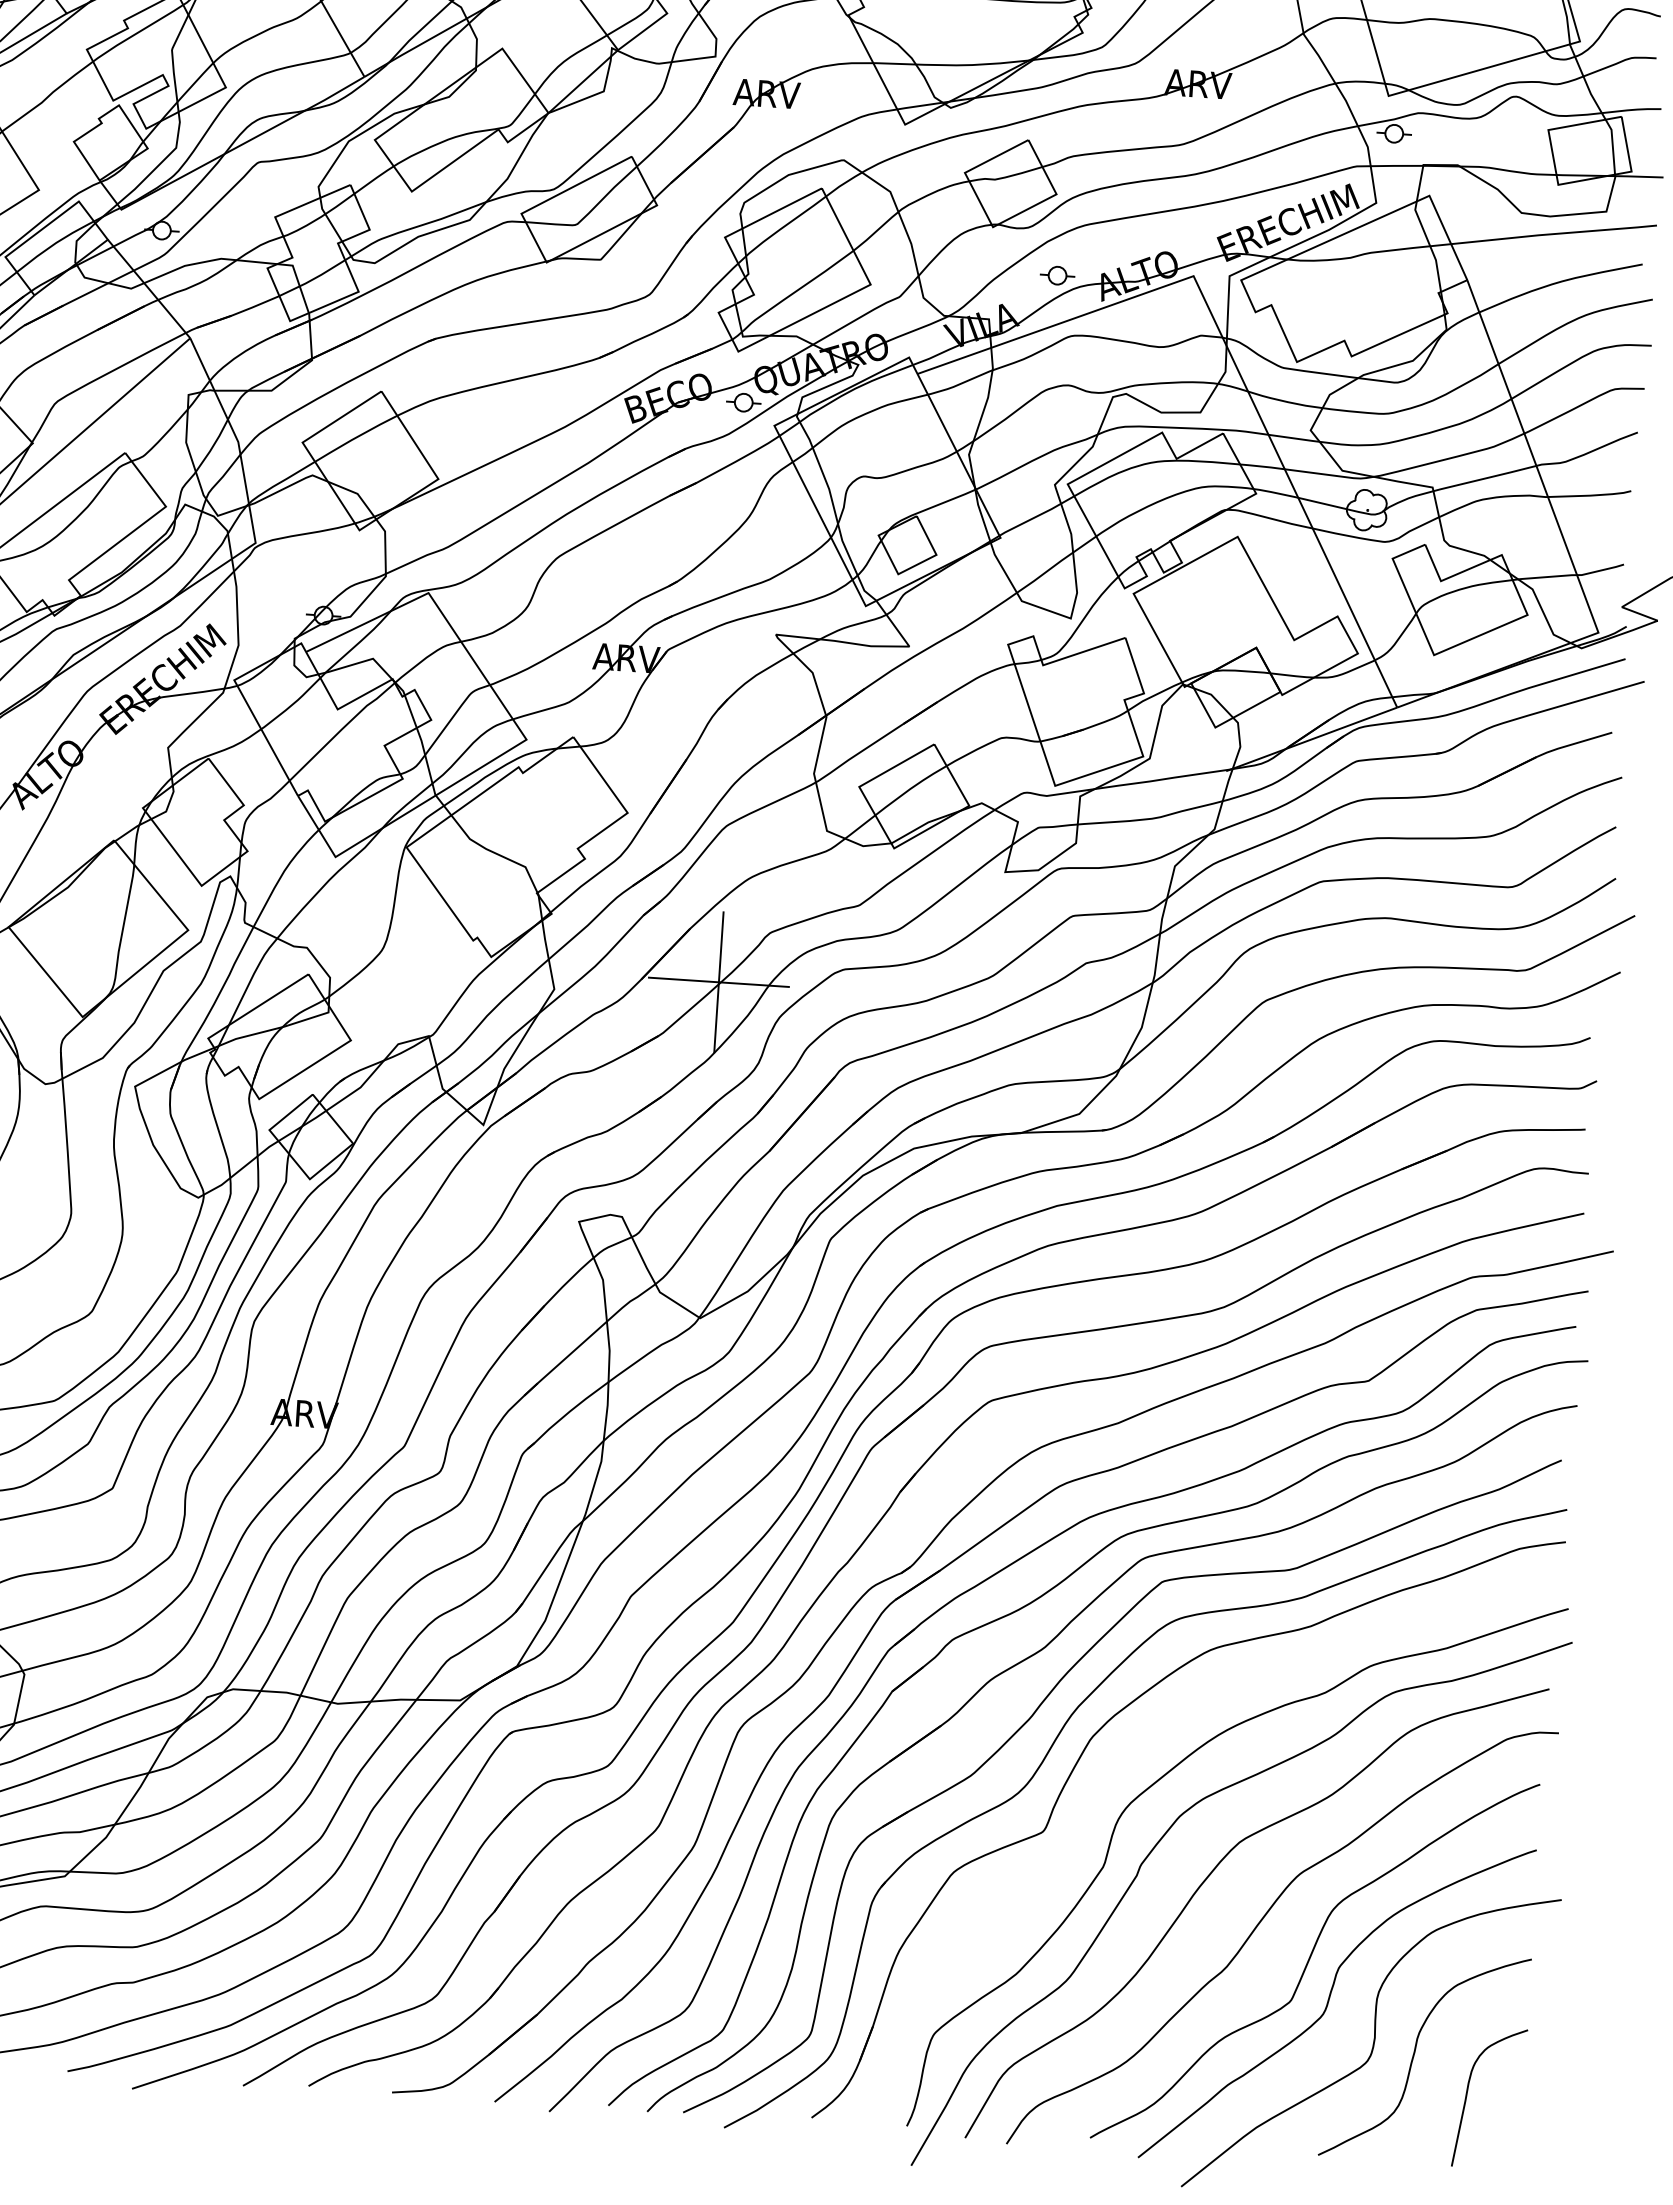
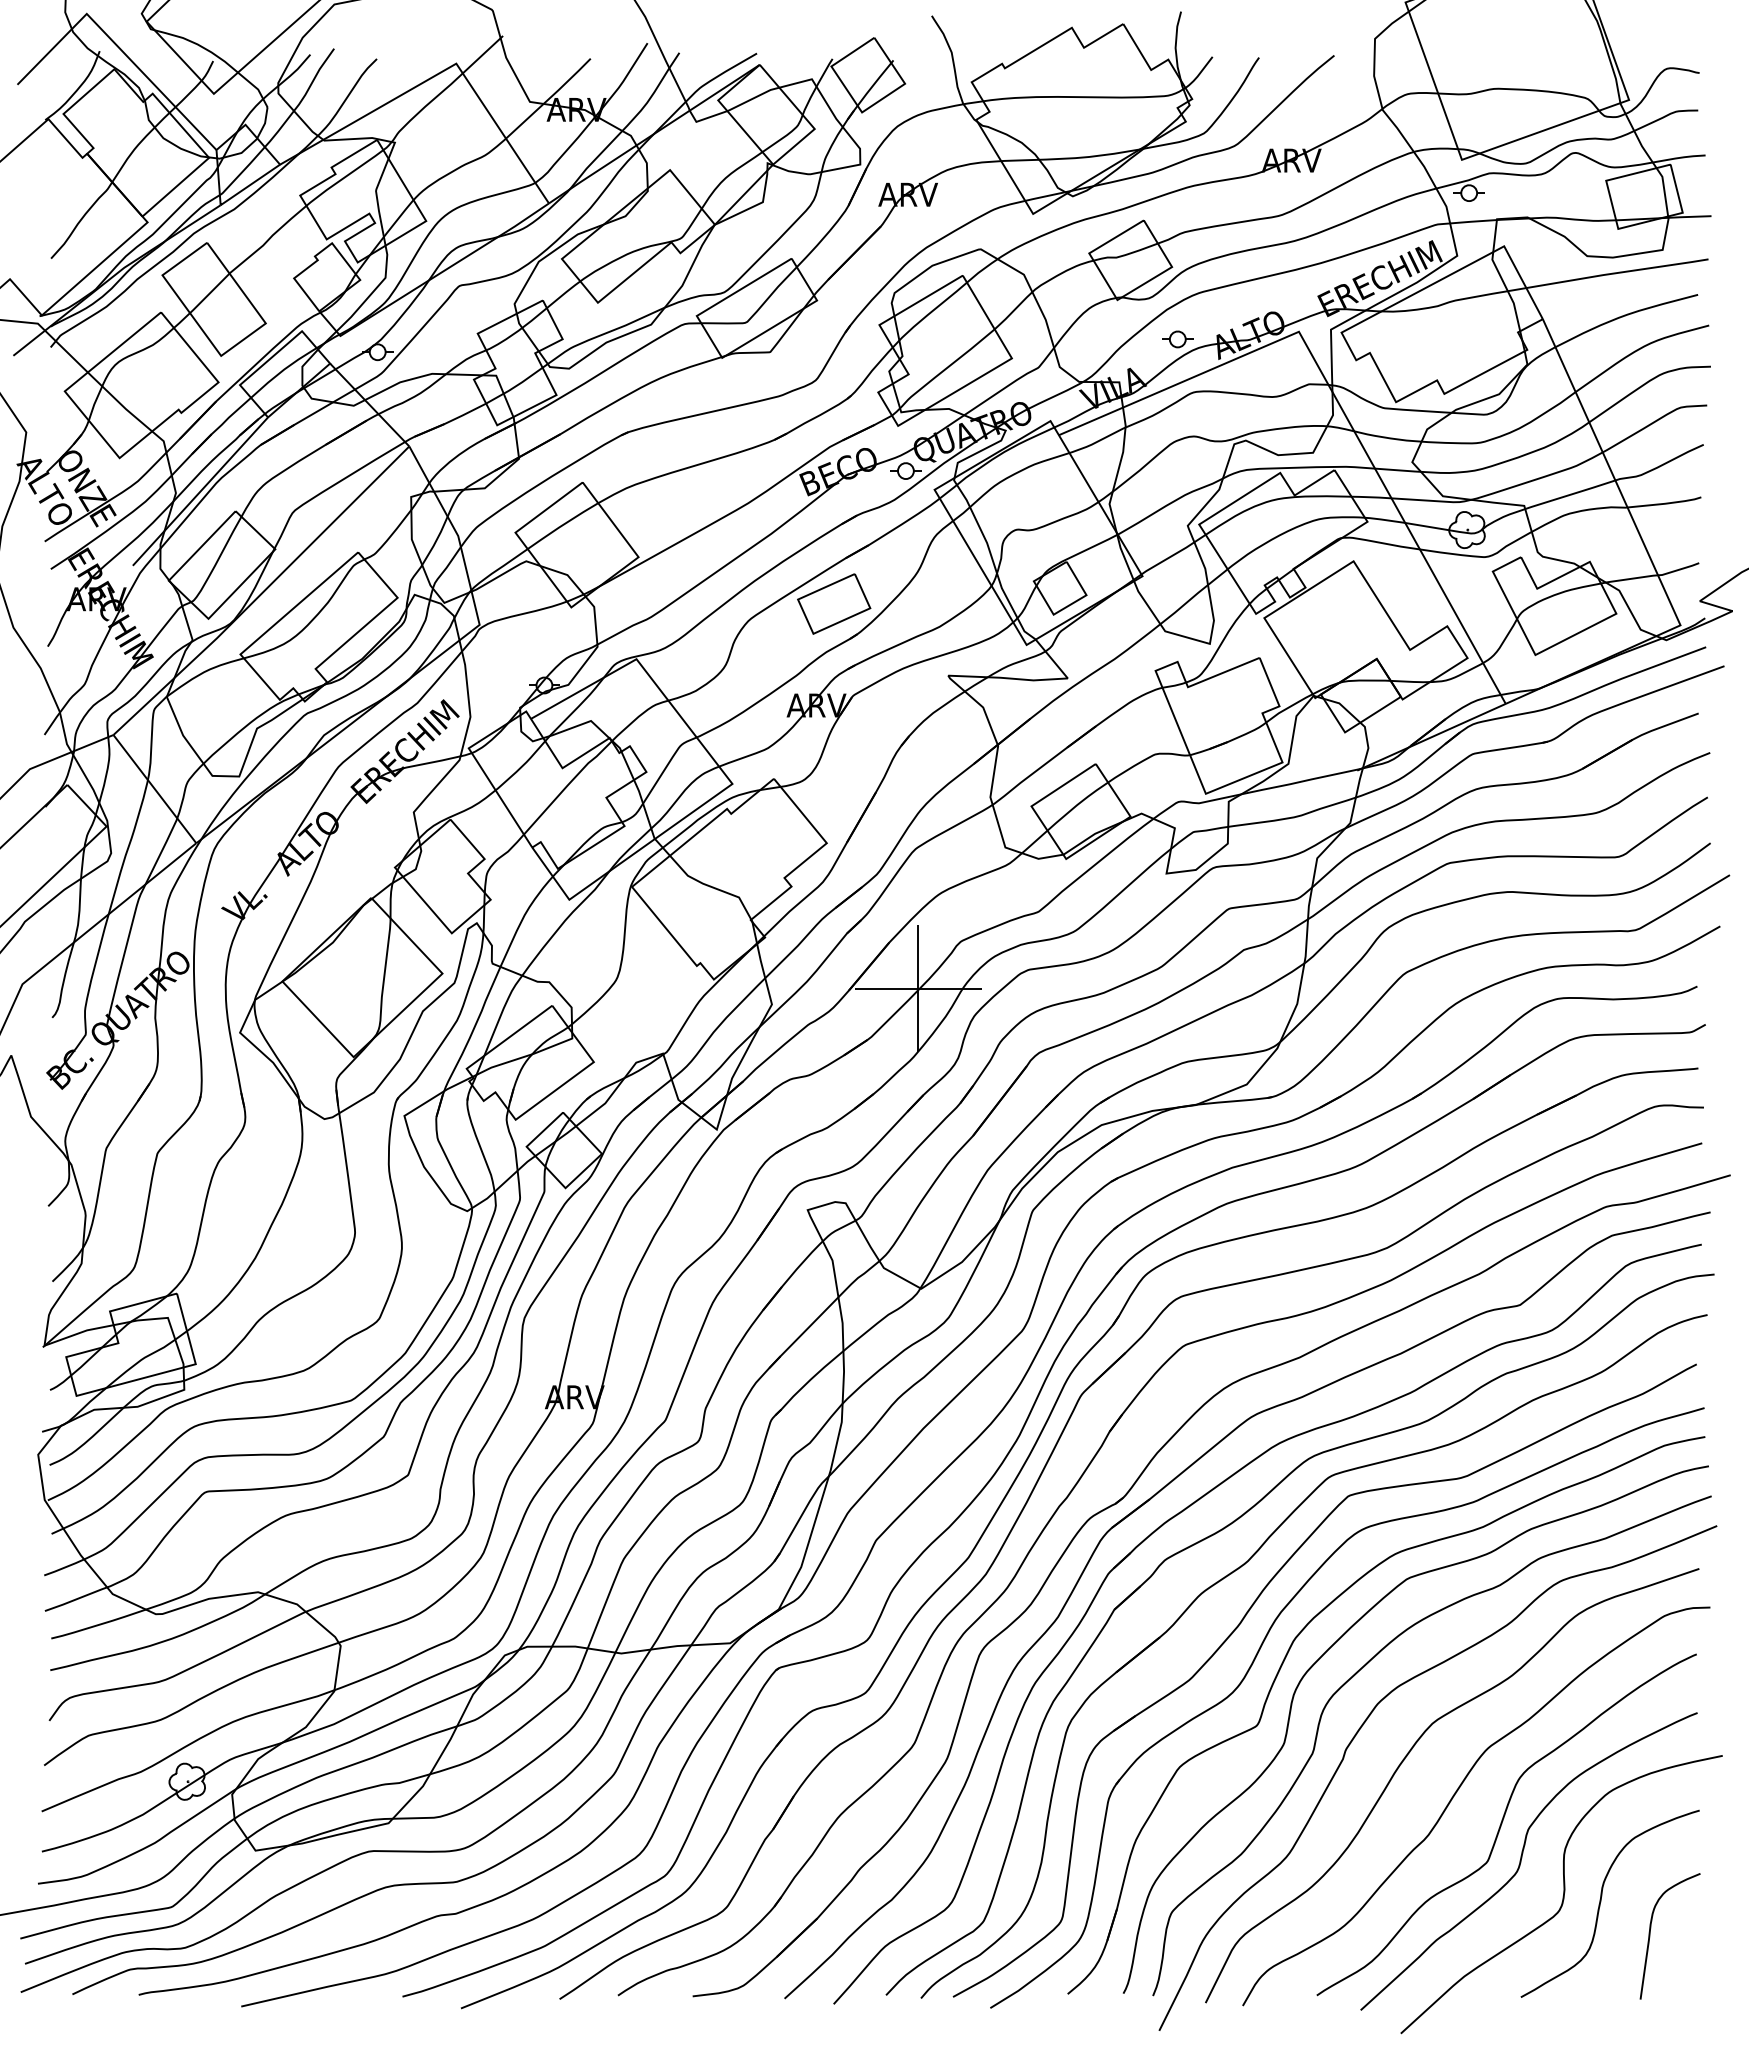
part: (654, 545) -> (834, 603), added
curve: (1141, 1742) -> (1339, 1640), added

